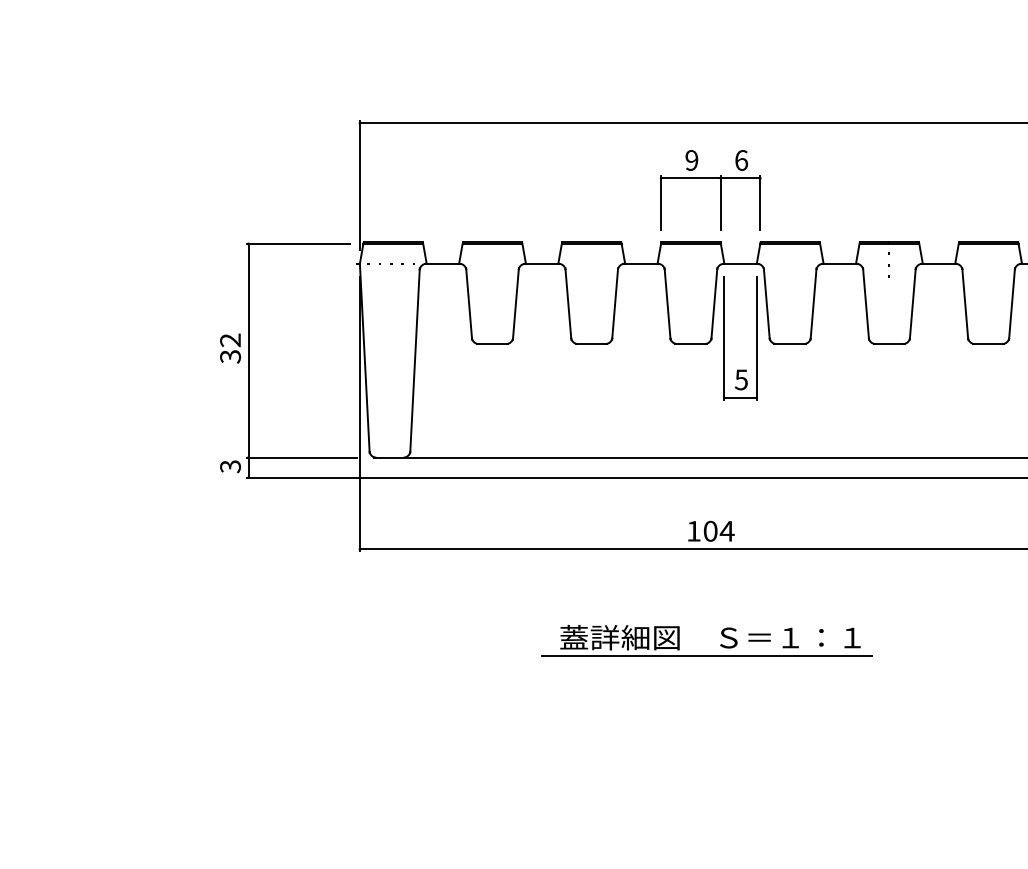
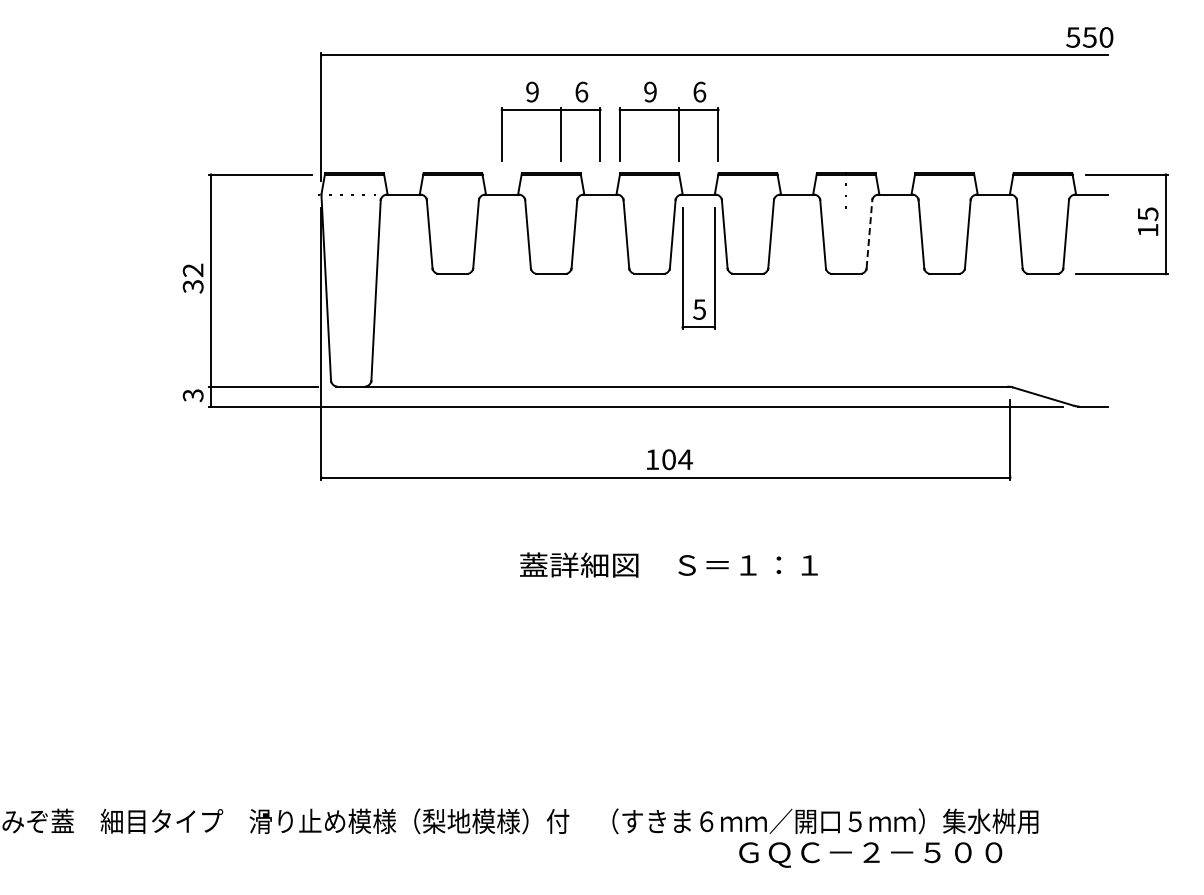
part: (601, 190) -> (560, 121), added
line: (912, 304) -> (869, 234), solid -> dashed
line: (707, 656) -> (665, 583), removed

